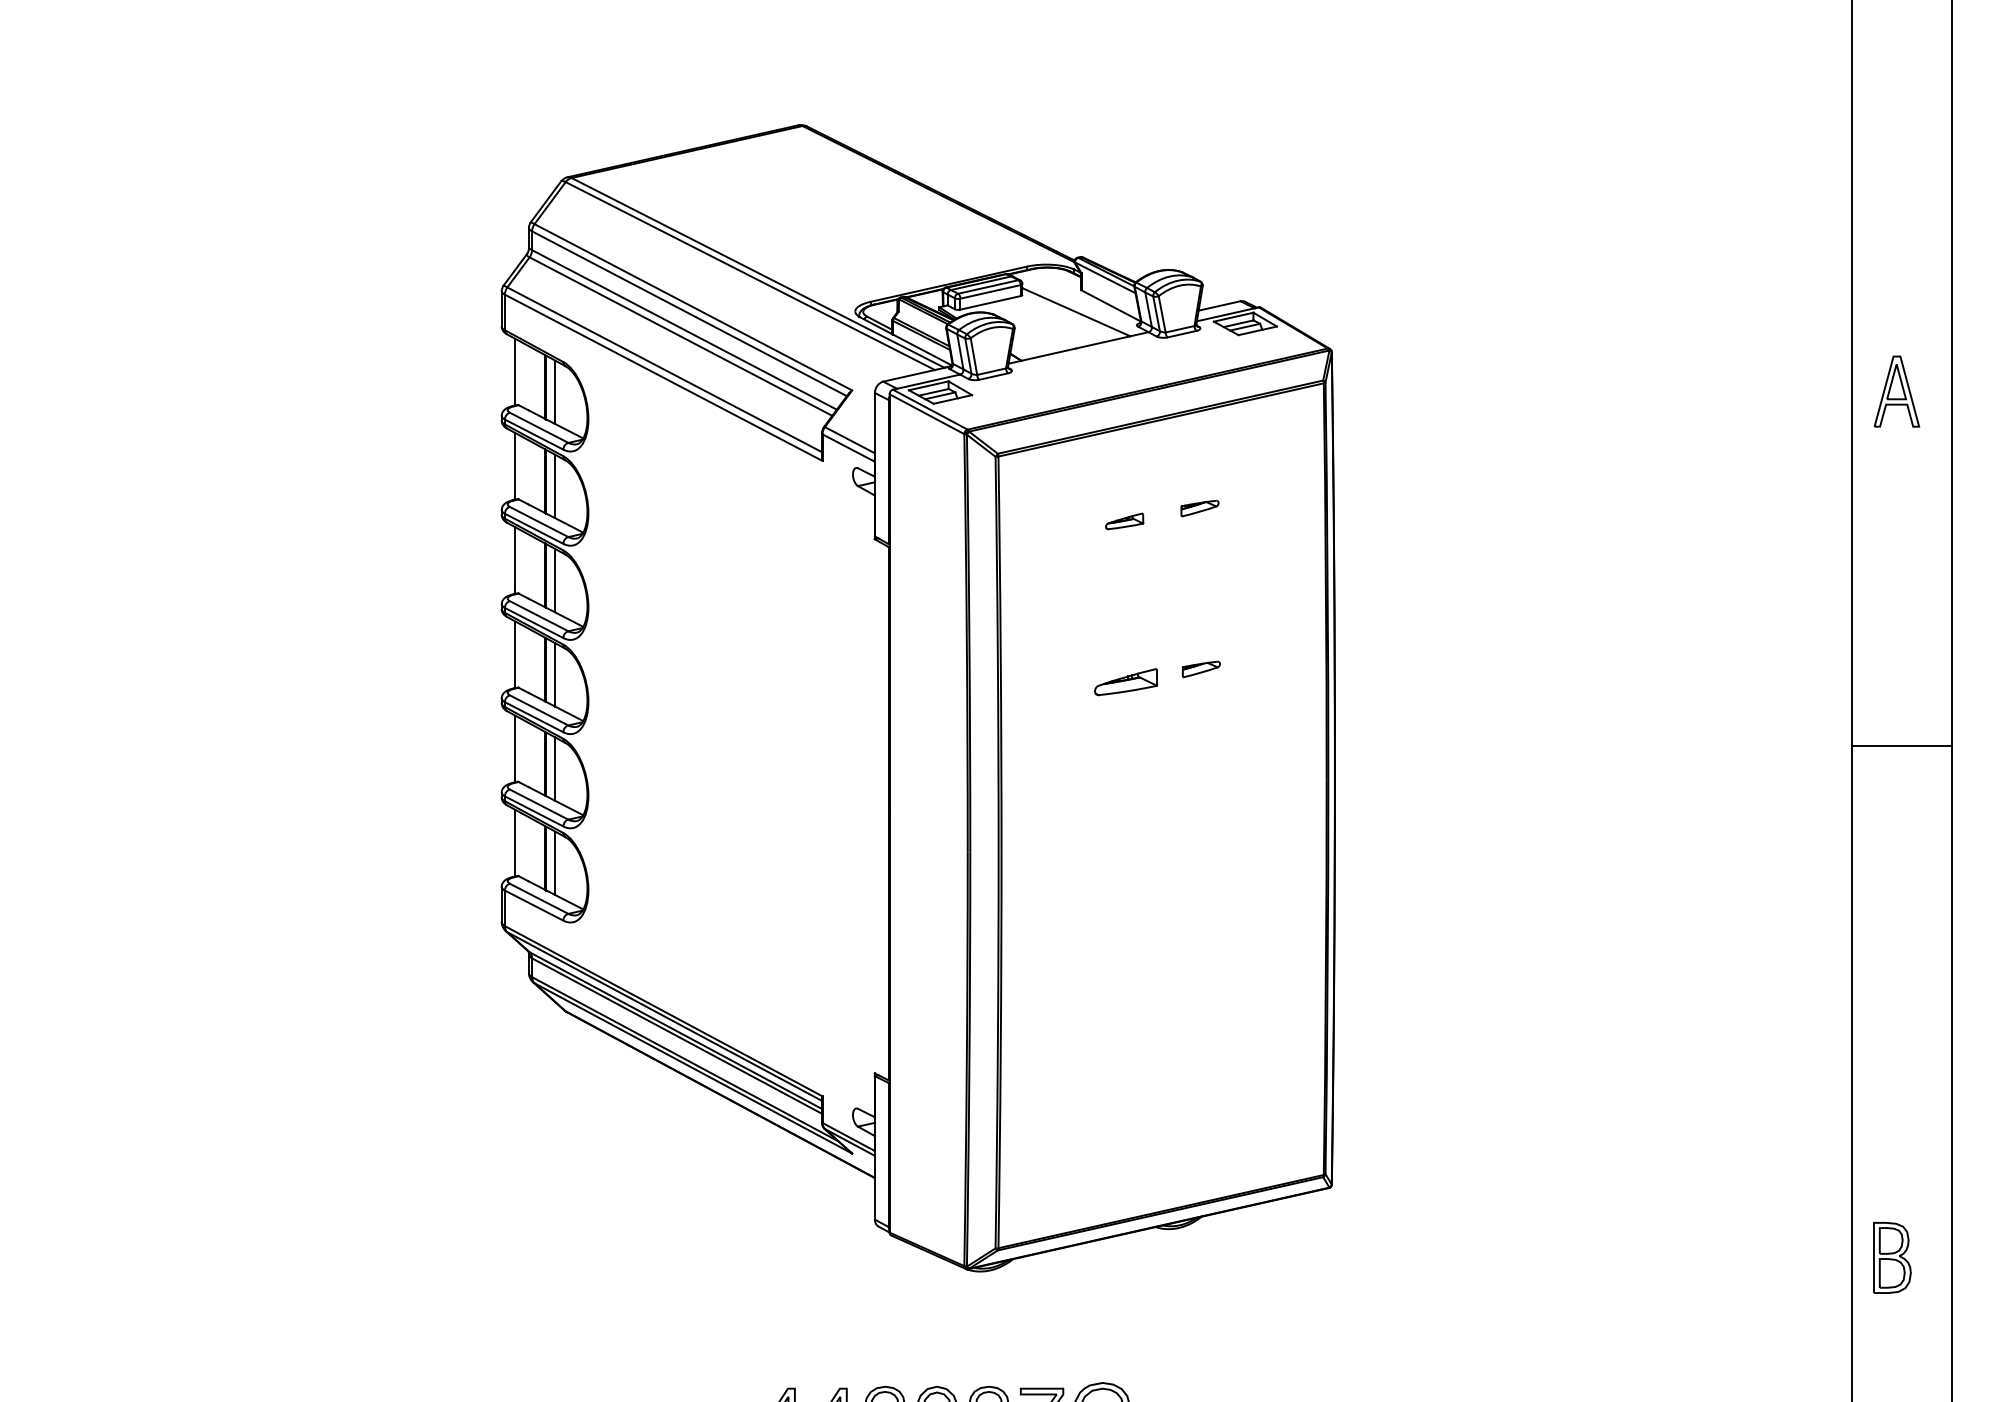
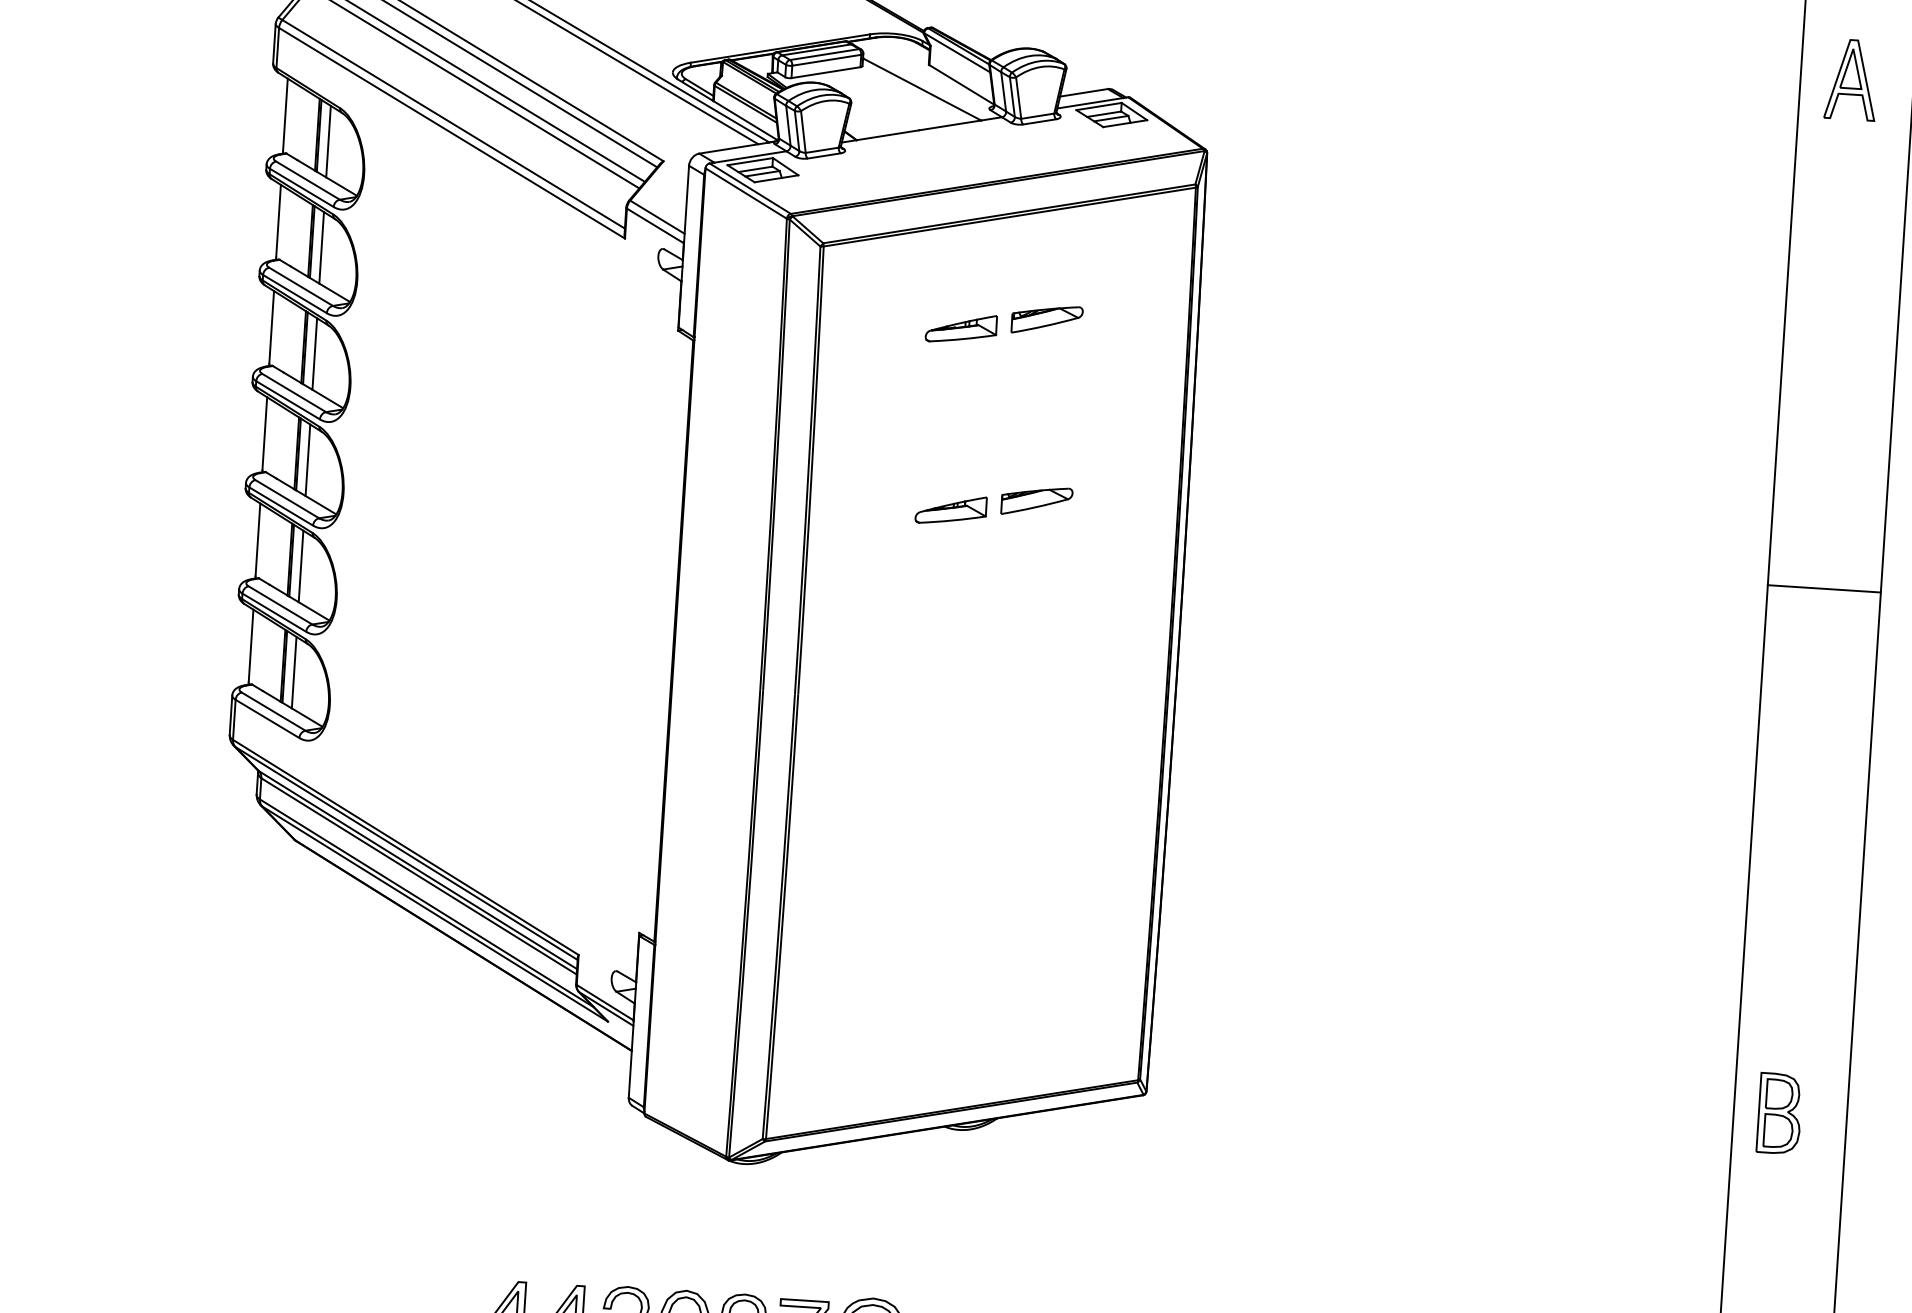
part: (1896, 391) -> (1851, 79), moved
part: (1199, 508) -> (1046, 319), size x1.67
part: (1124, 521) -> (961, 328), size x1.67
part: (1201, 669) -> (1037, 501), size x1.67
line: (1901, 745) -> (1823, 588), moved
part: (1892, 1257) -> (1779, 1113), moved

